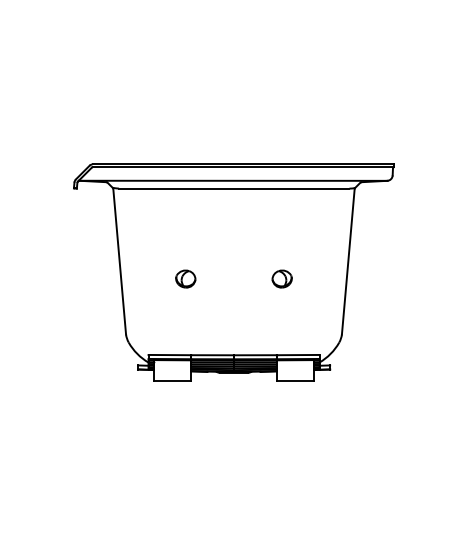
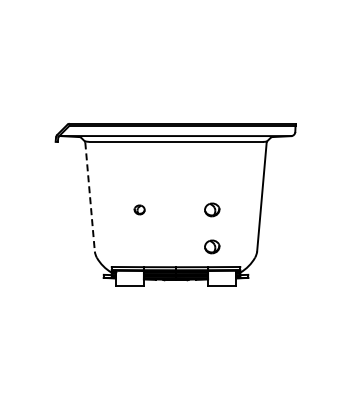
line: (120, 262) -> (90, 197), solid -> dashed
part: (185, 278) -> (139, 209), size x0.7
part: (282, 327) -> (212, 246), added

